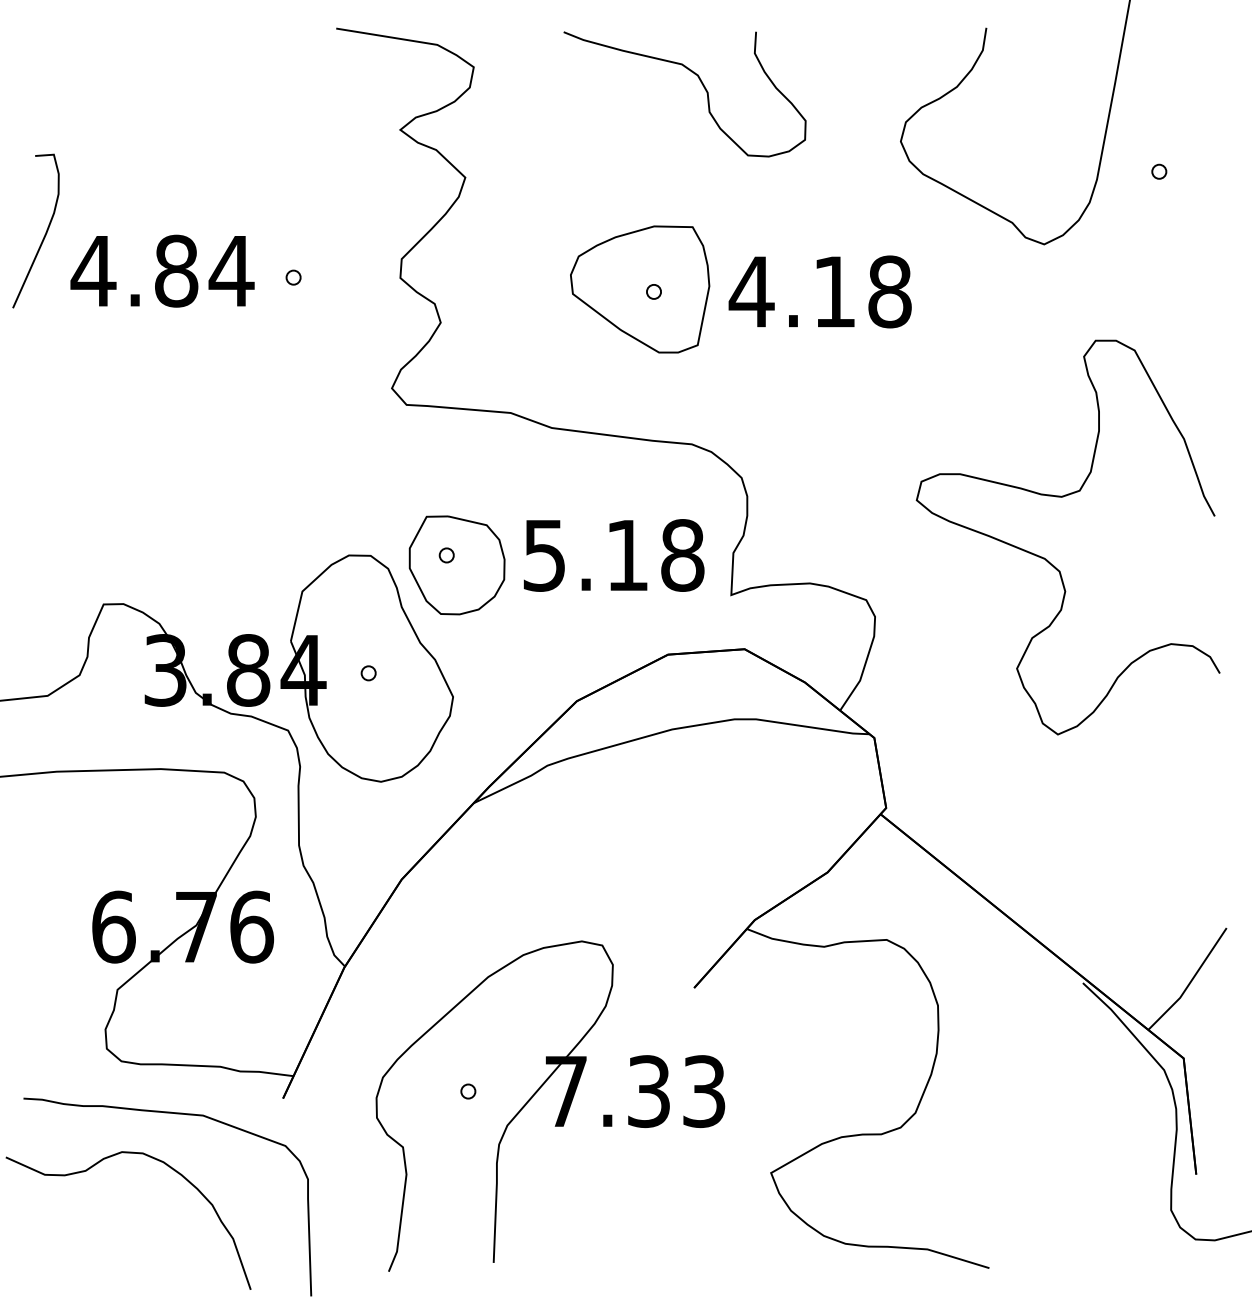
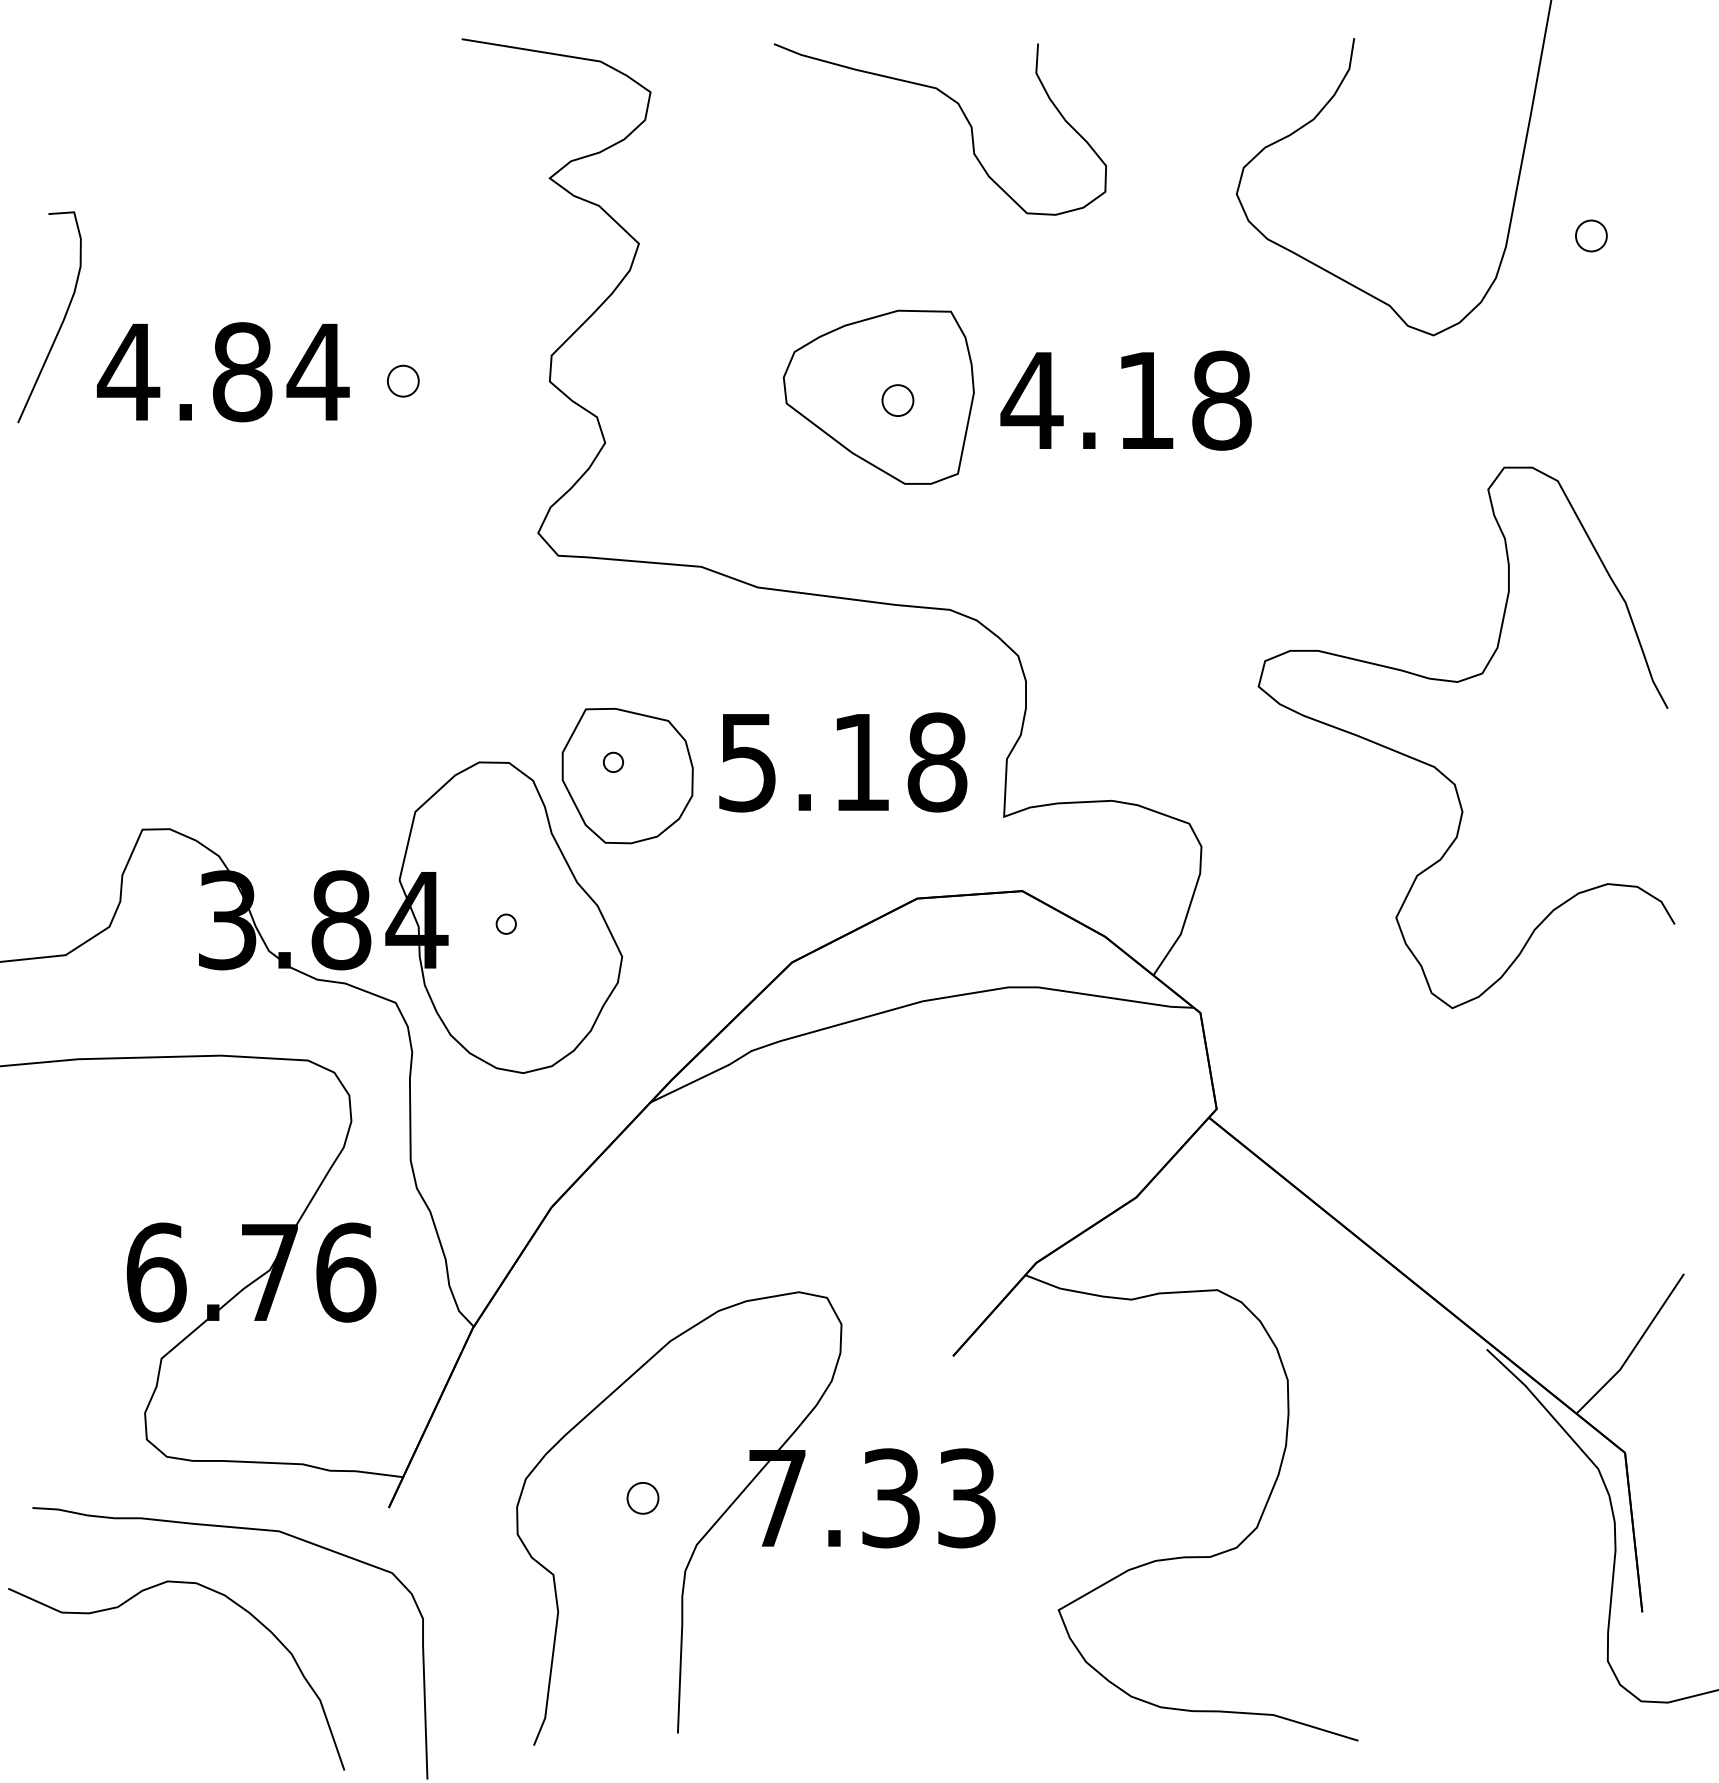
part: (1159, 171) -> (1591, 235), size x1.6
part: (293, 277) -> (403, 380), size x1.6
part: (653, 291) -> (897, 400), size x1.6
part: (468, 1091) -> (643, 1498), size x1.6

